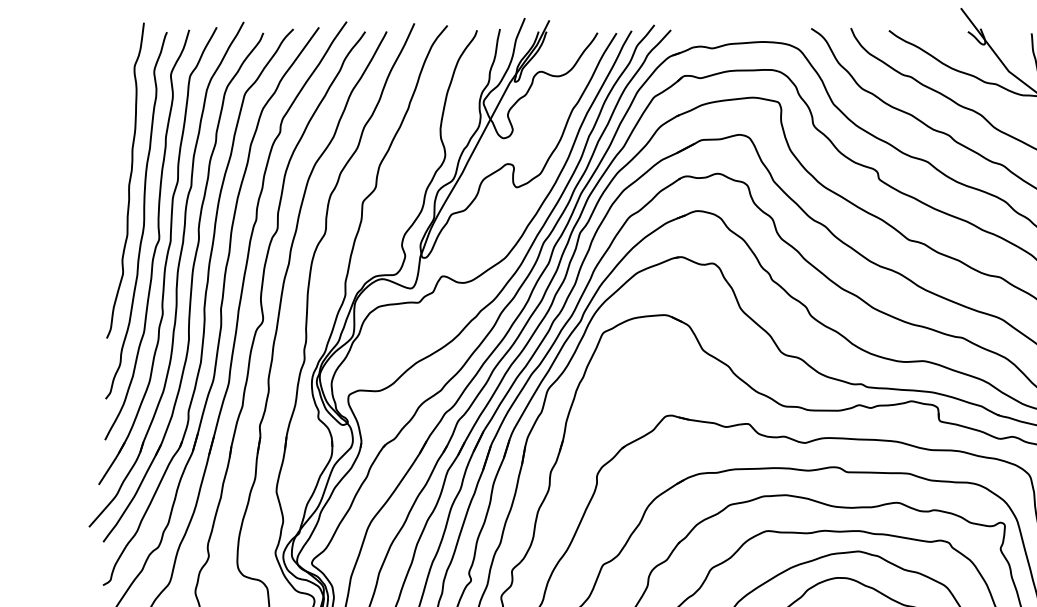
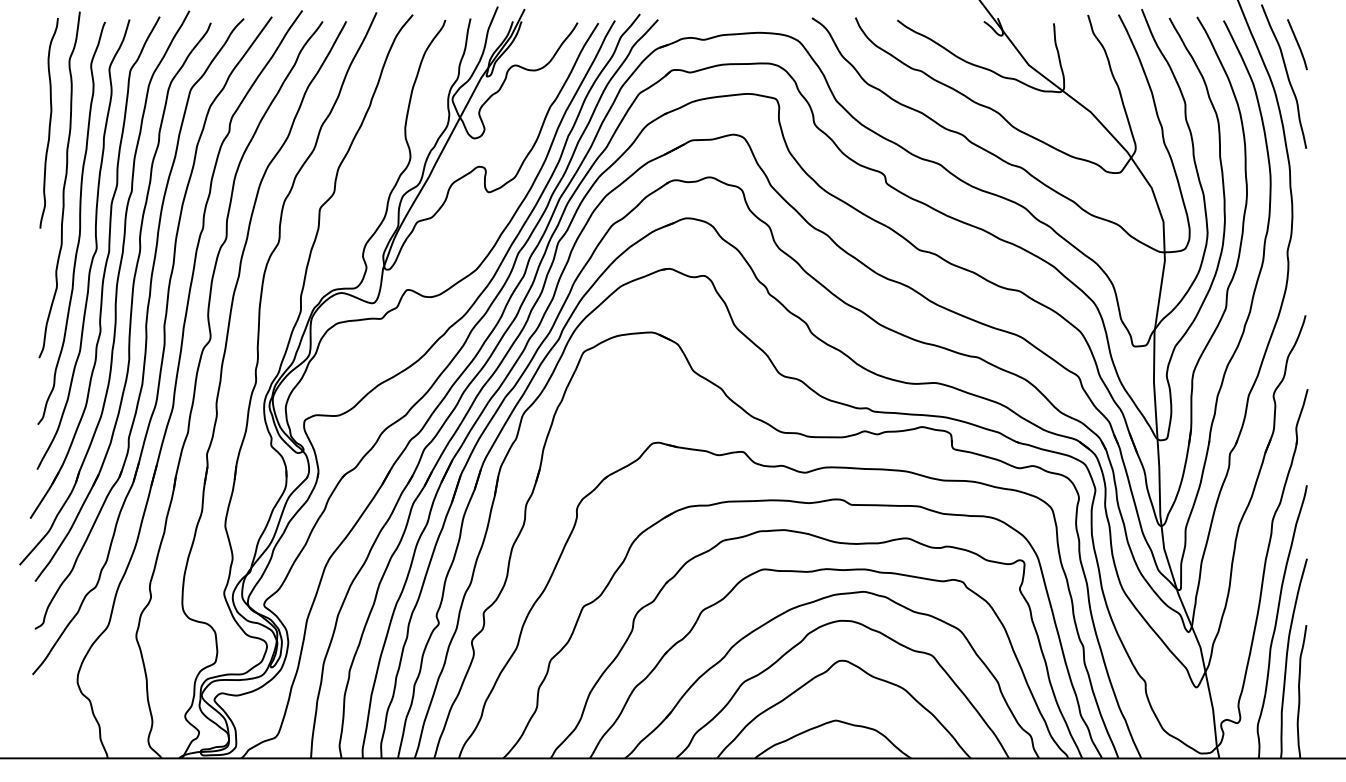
curve: (116, 124) -> (49, 123), added

